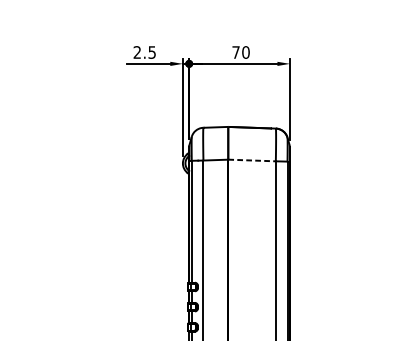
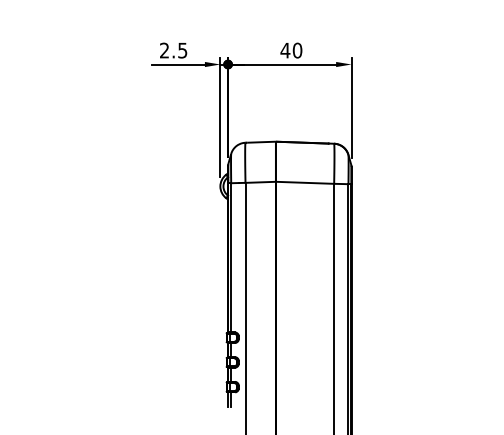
text: (236, 52) -> (285, 50), 70 -> 40
line: (252, 160) -> (305, 182), dashed -> solid

